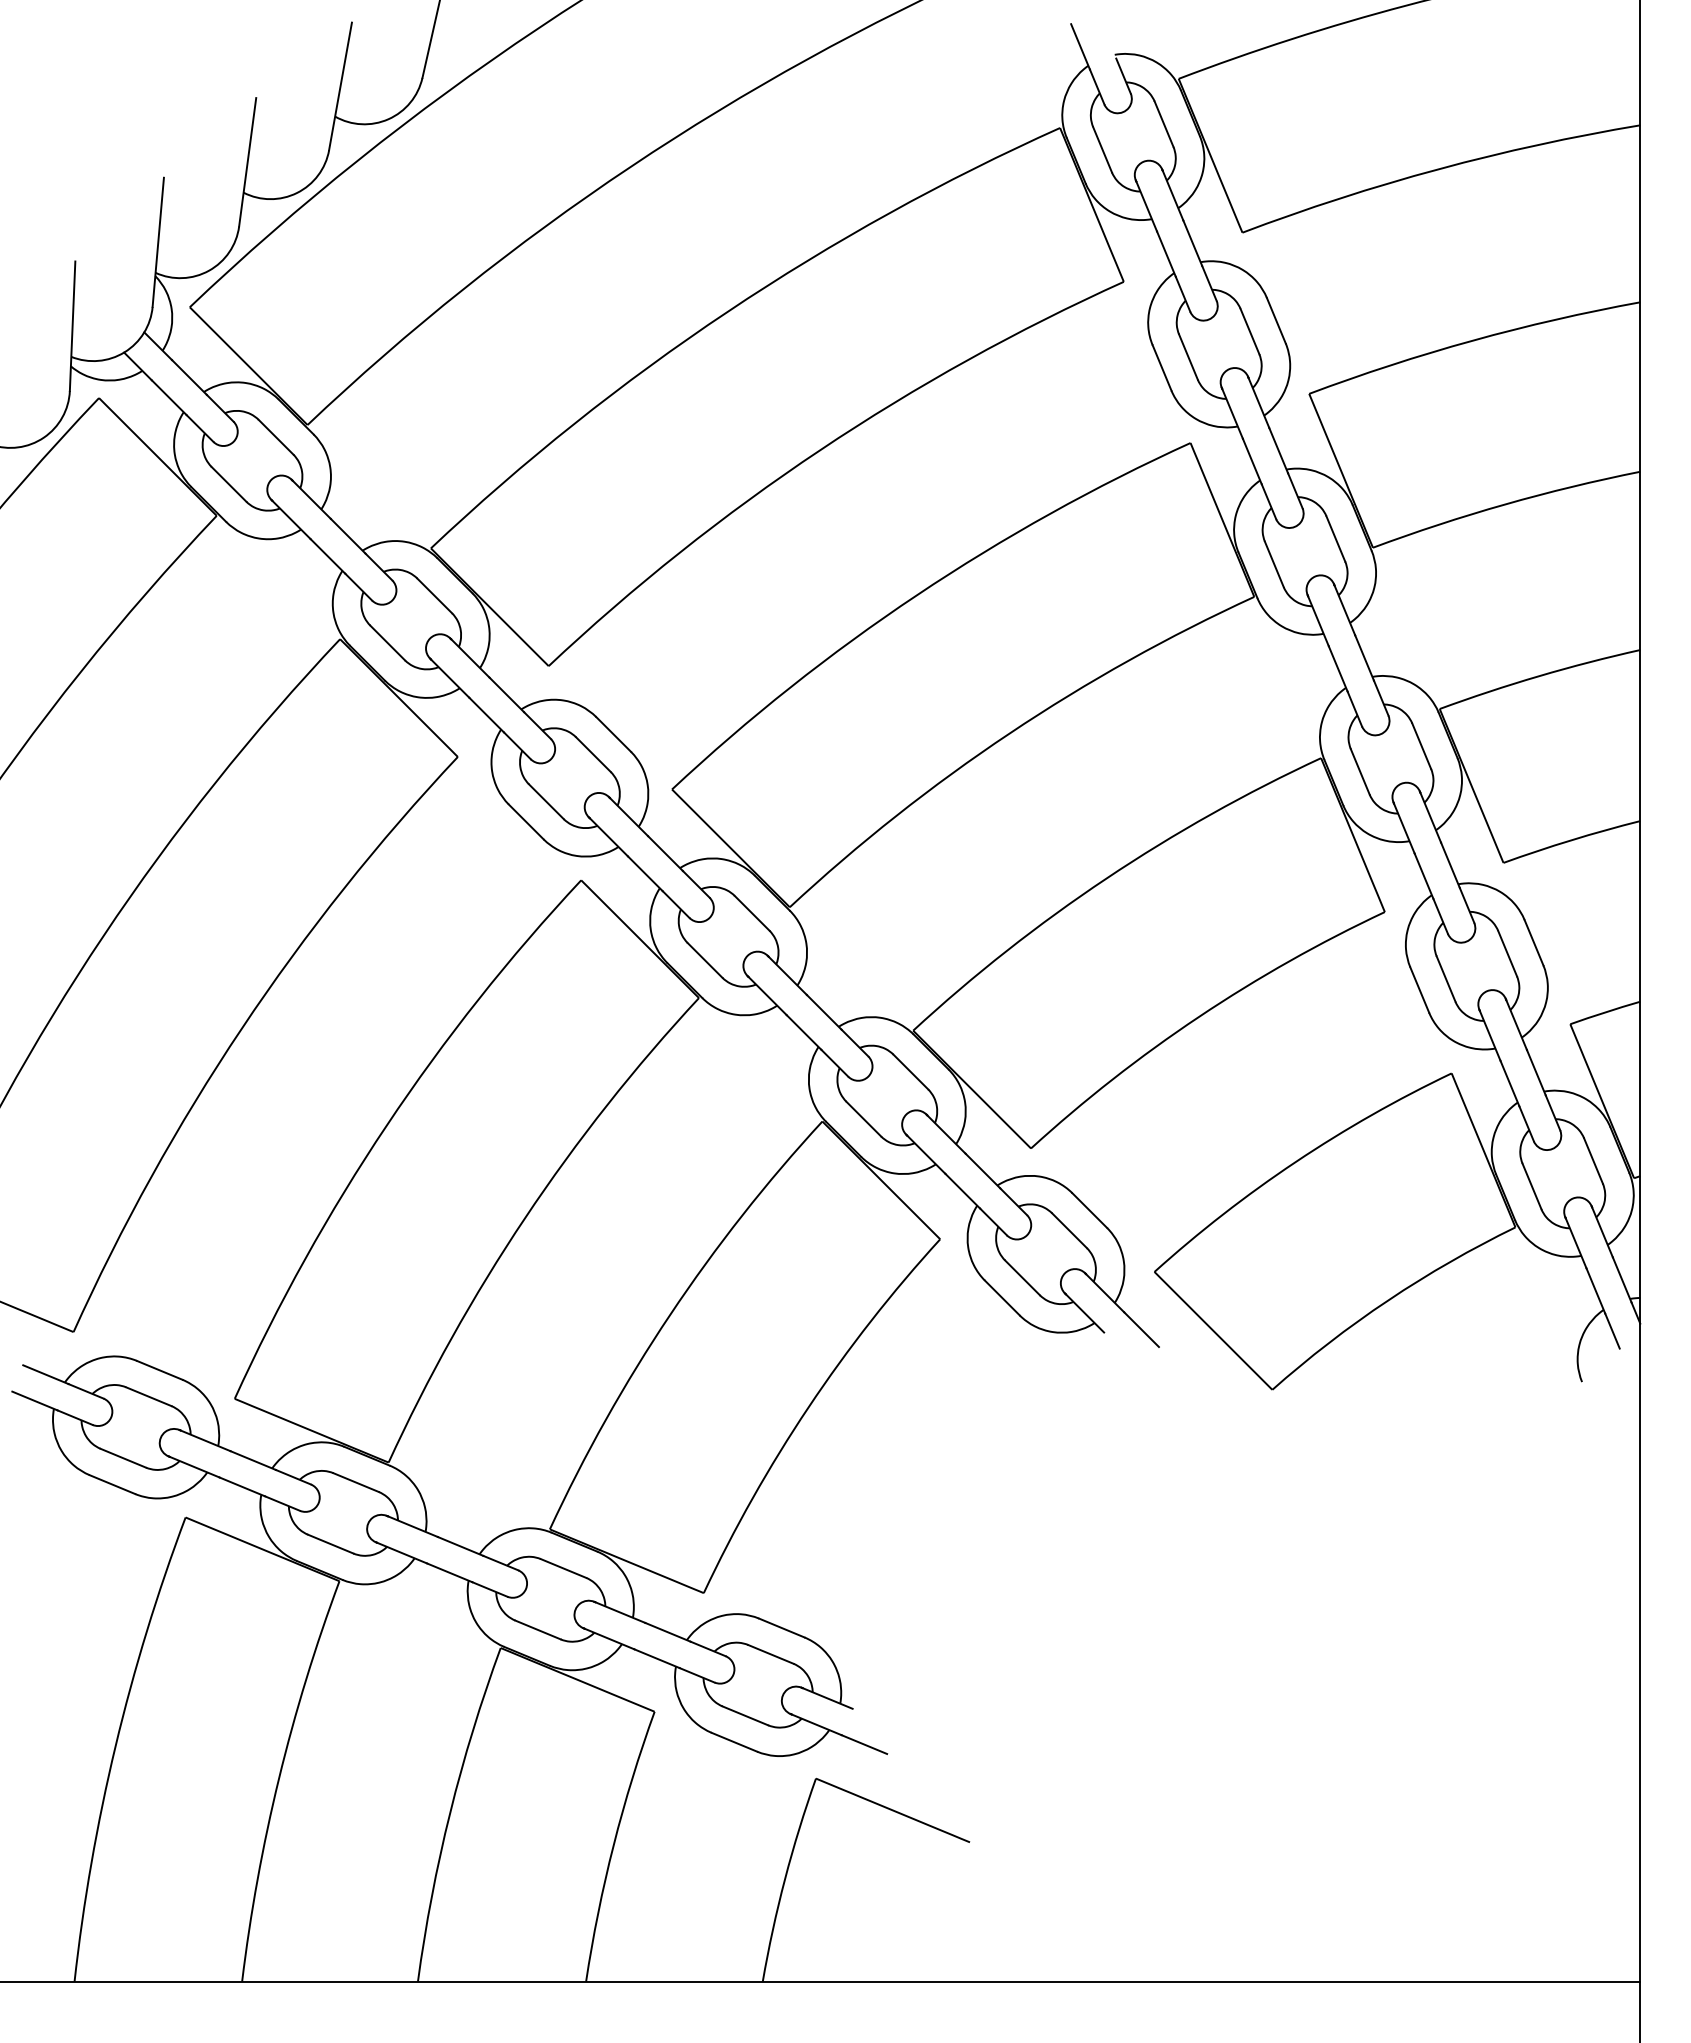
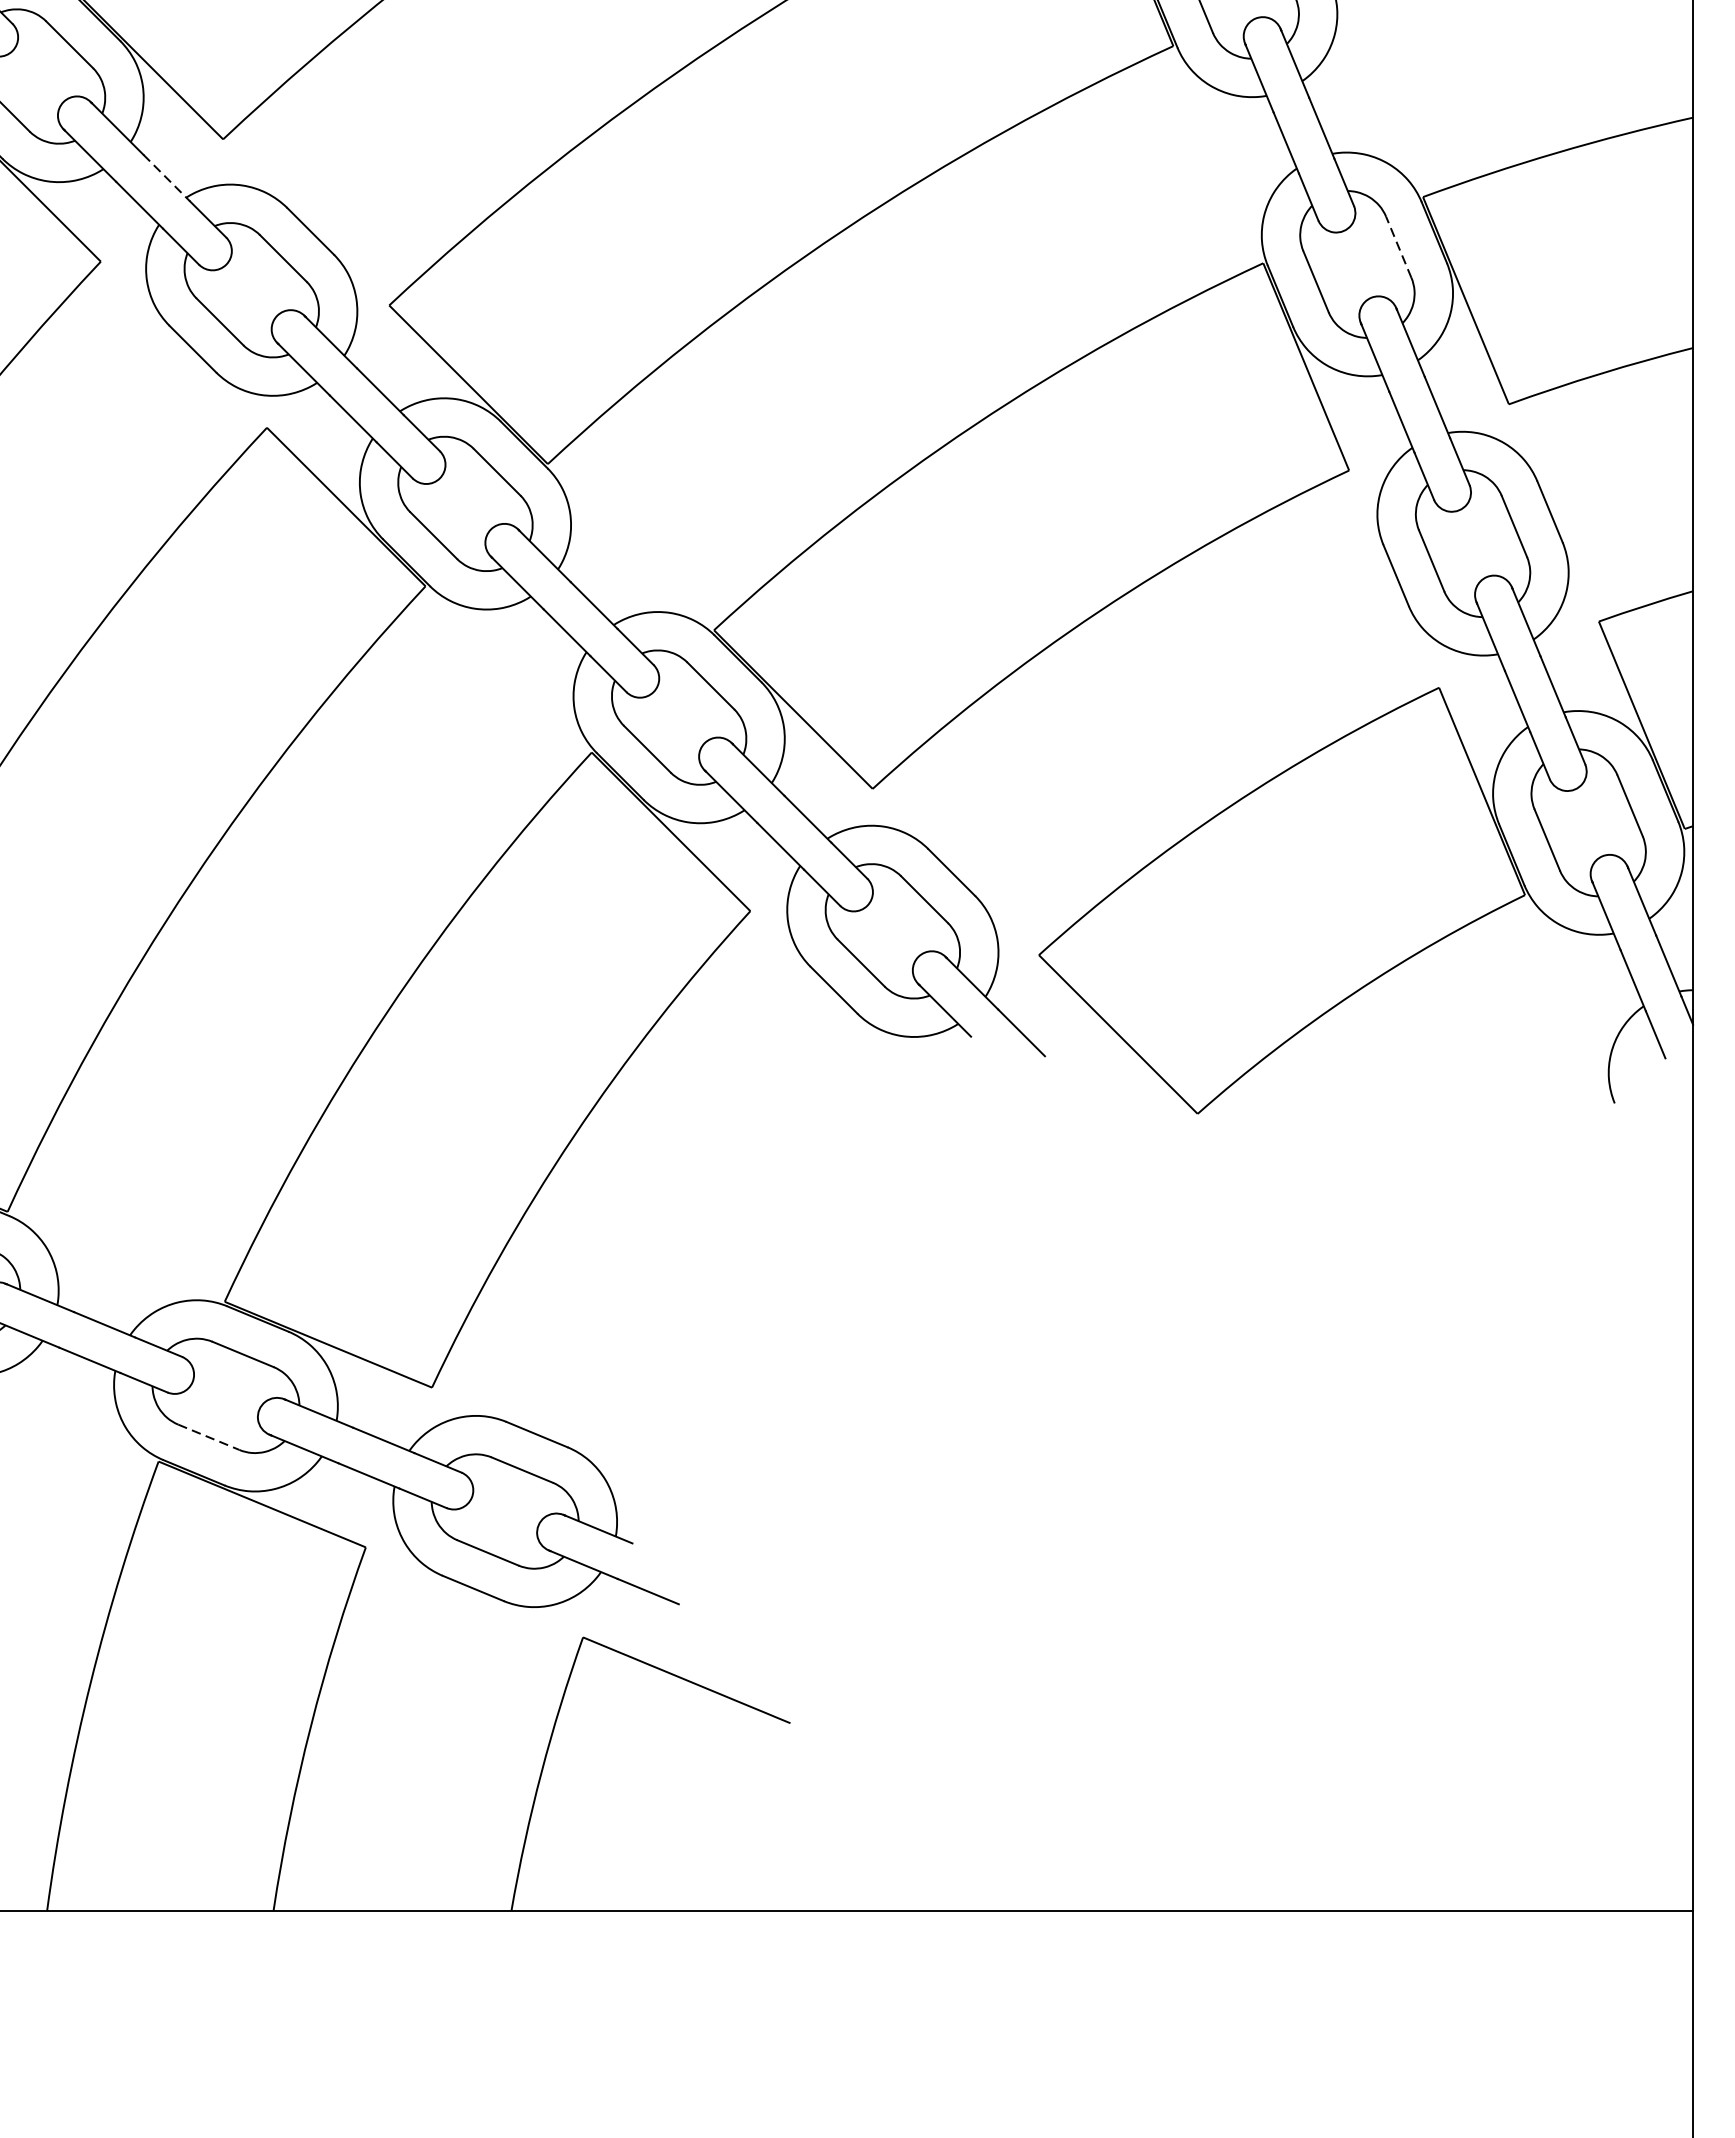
line: (506, 694) -> (166, 177), solid -> dashed
line: (1421, 746) -> (1398, 247), solid -> dashed
line: (538, 1629) -> (209, 1436), solid -> dashed

